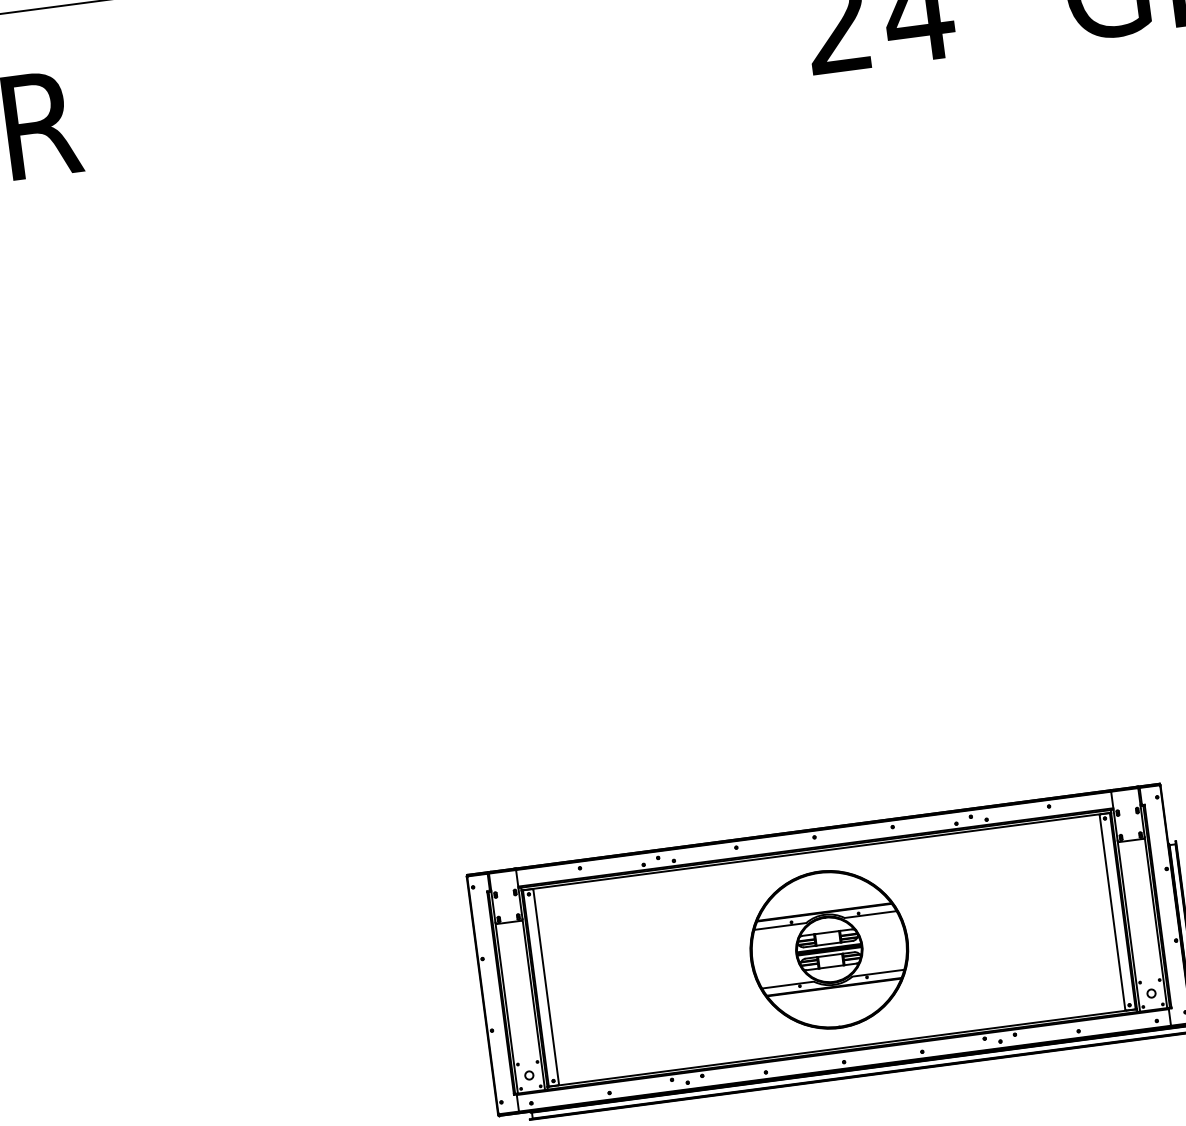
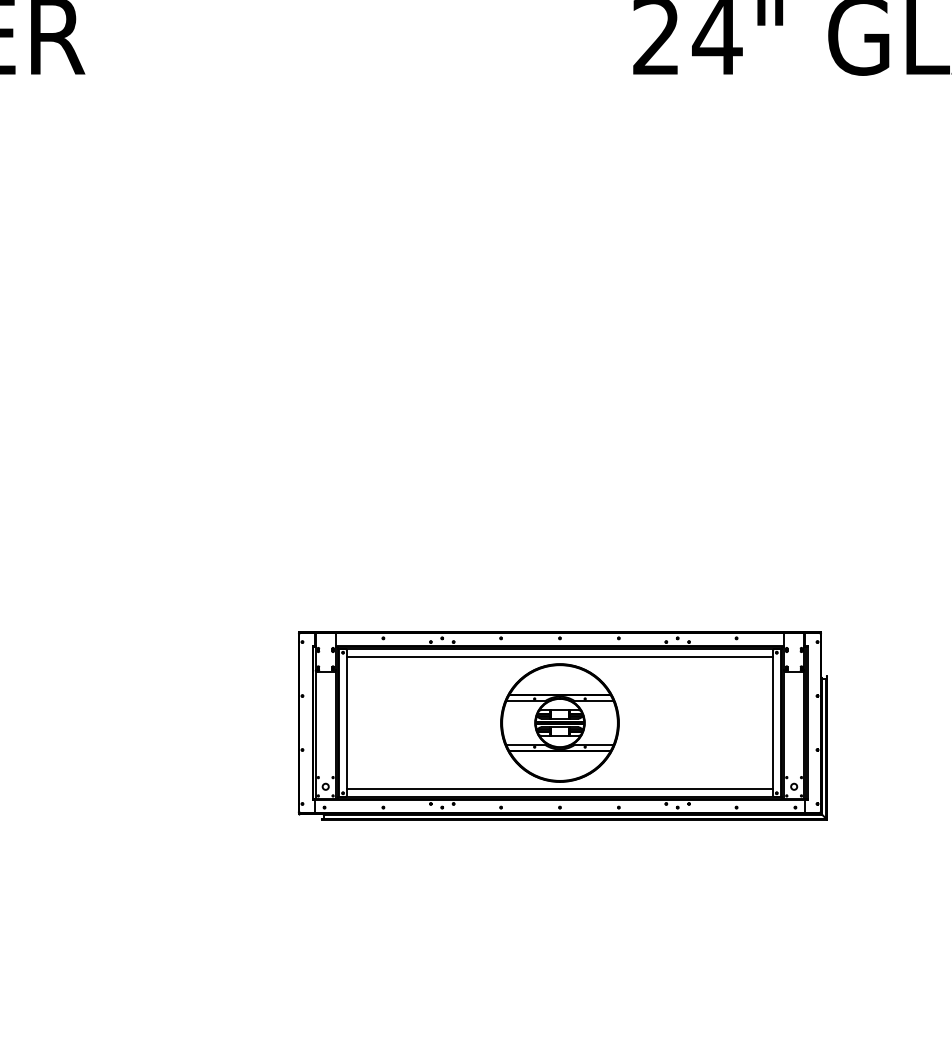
line: (817, 861) -> (559, 656), added
line: (840, 1038) -> (559, 789), added

